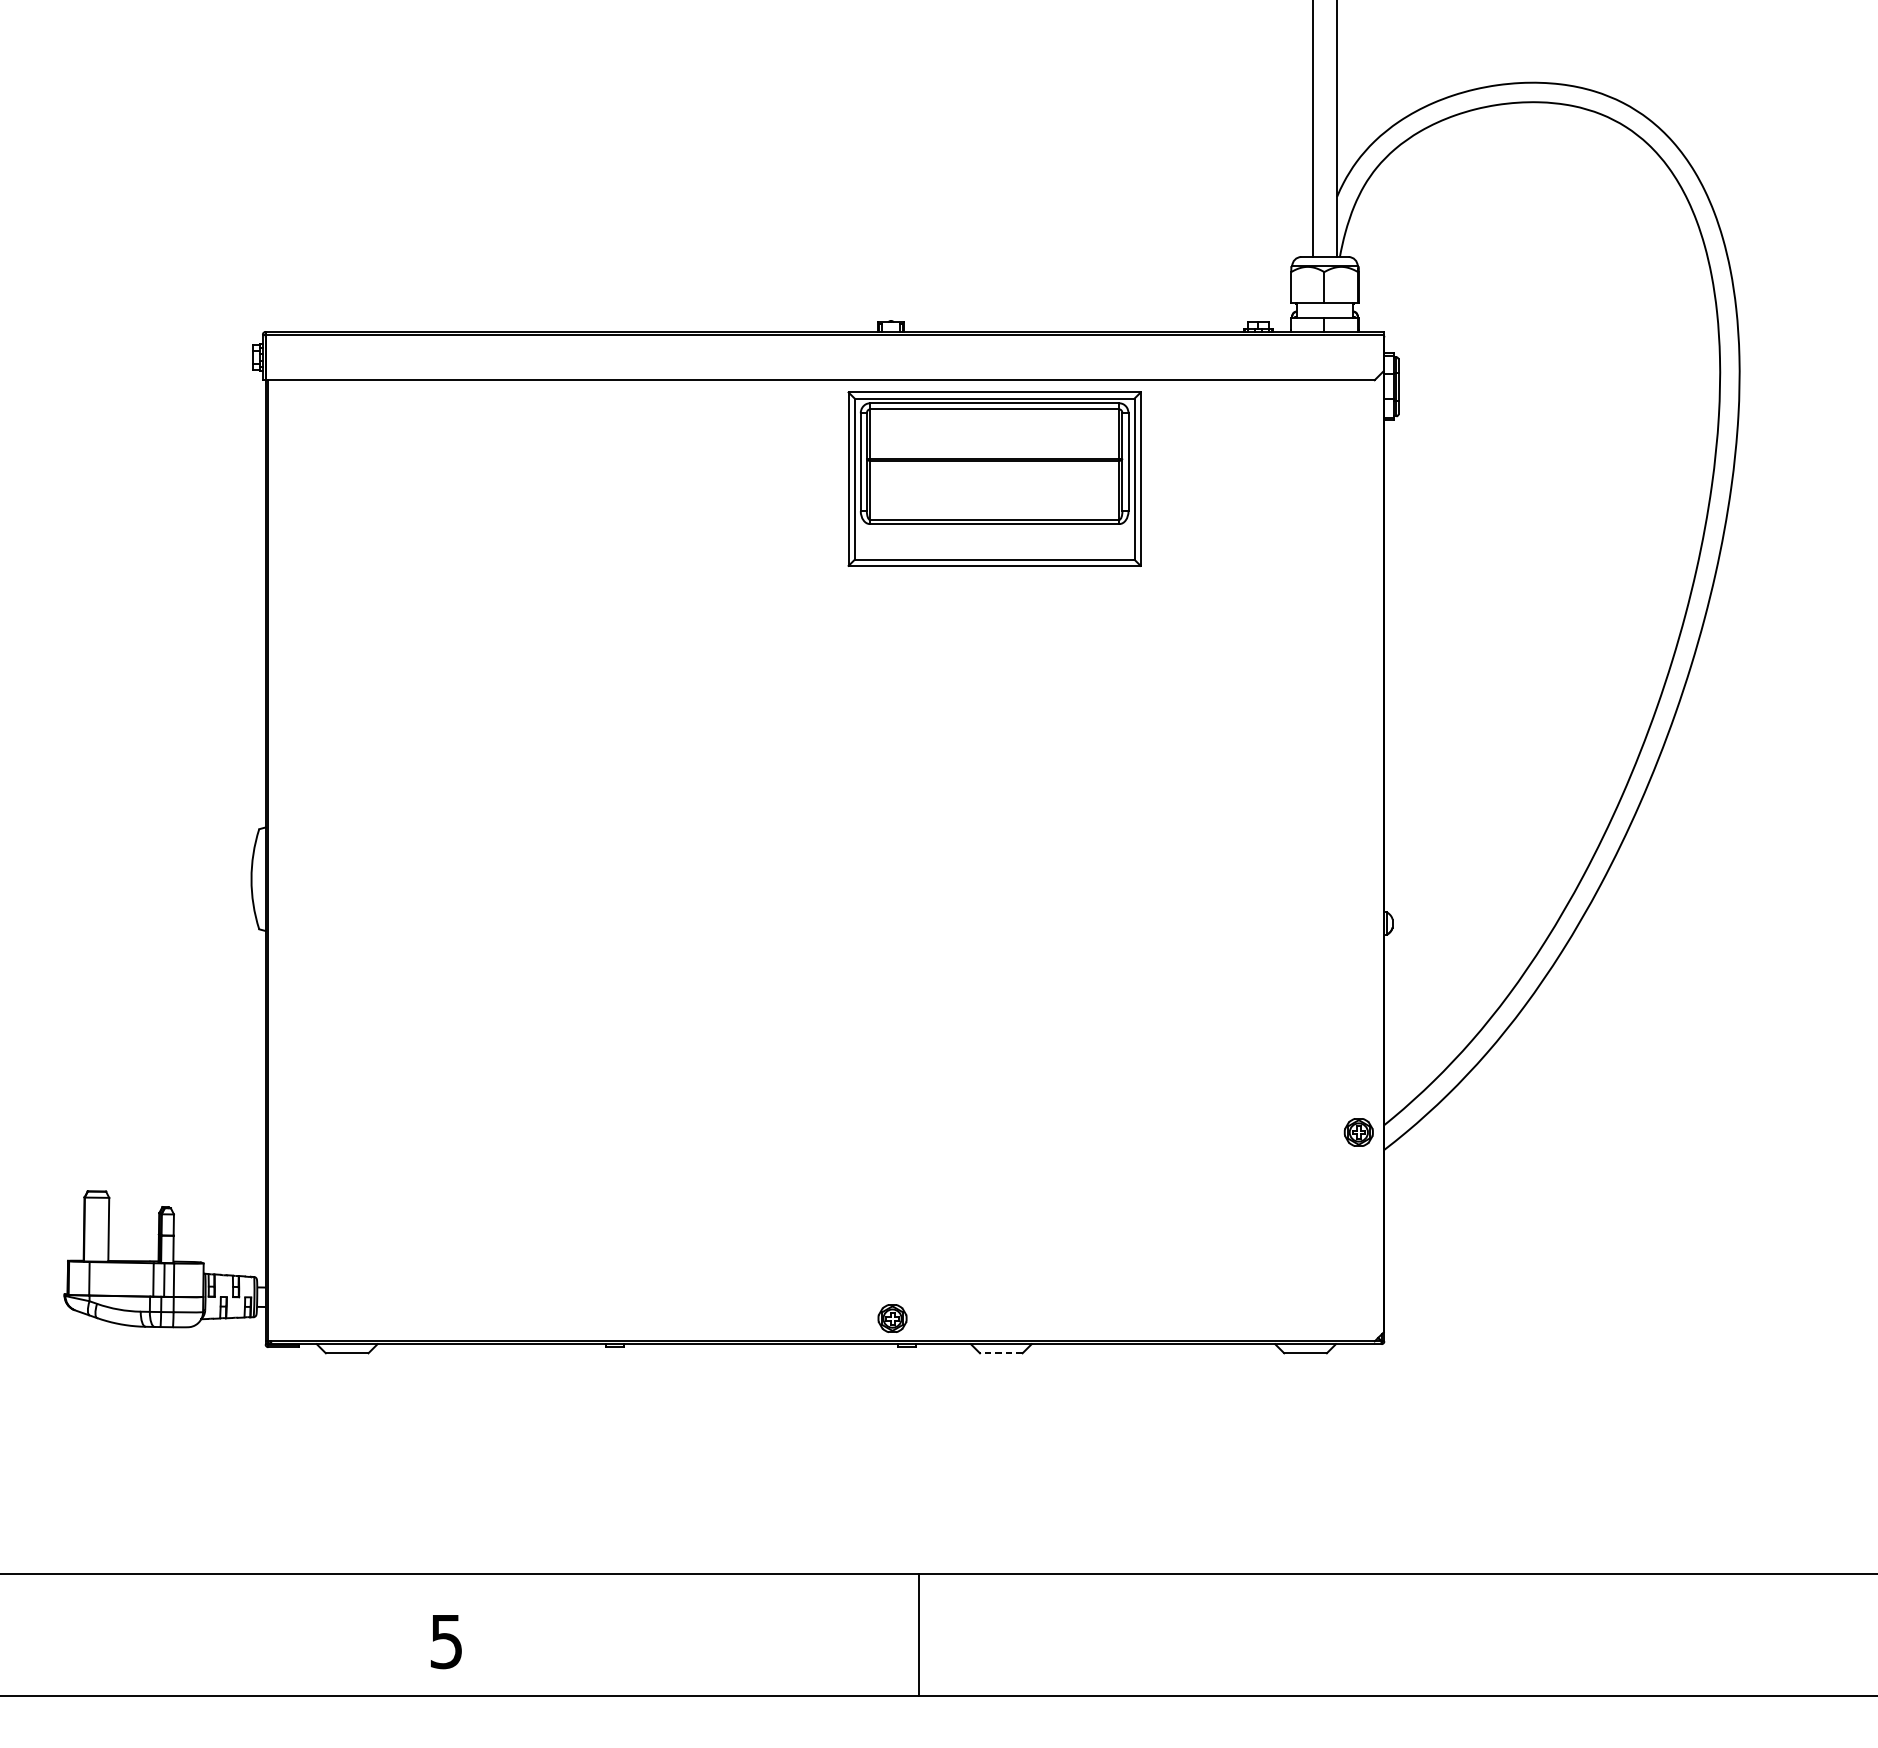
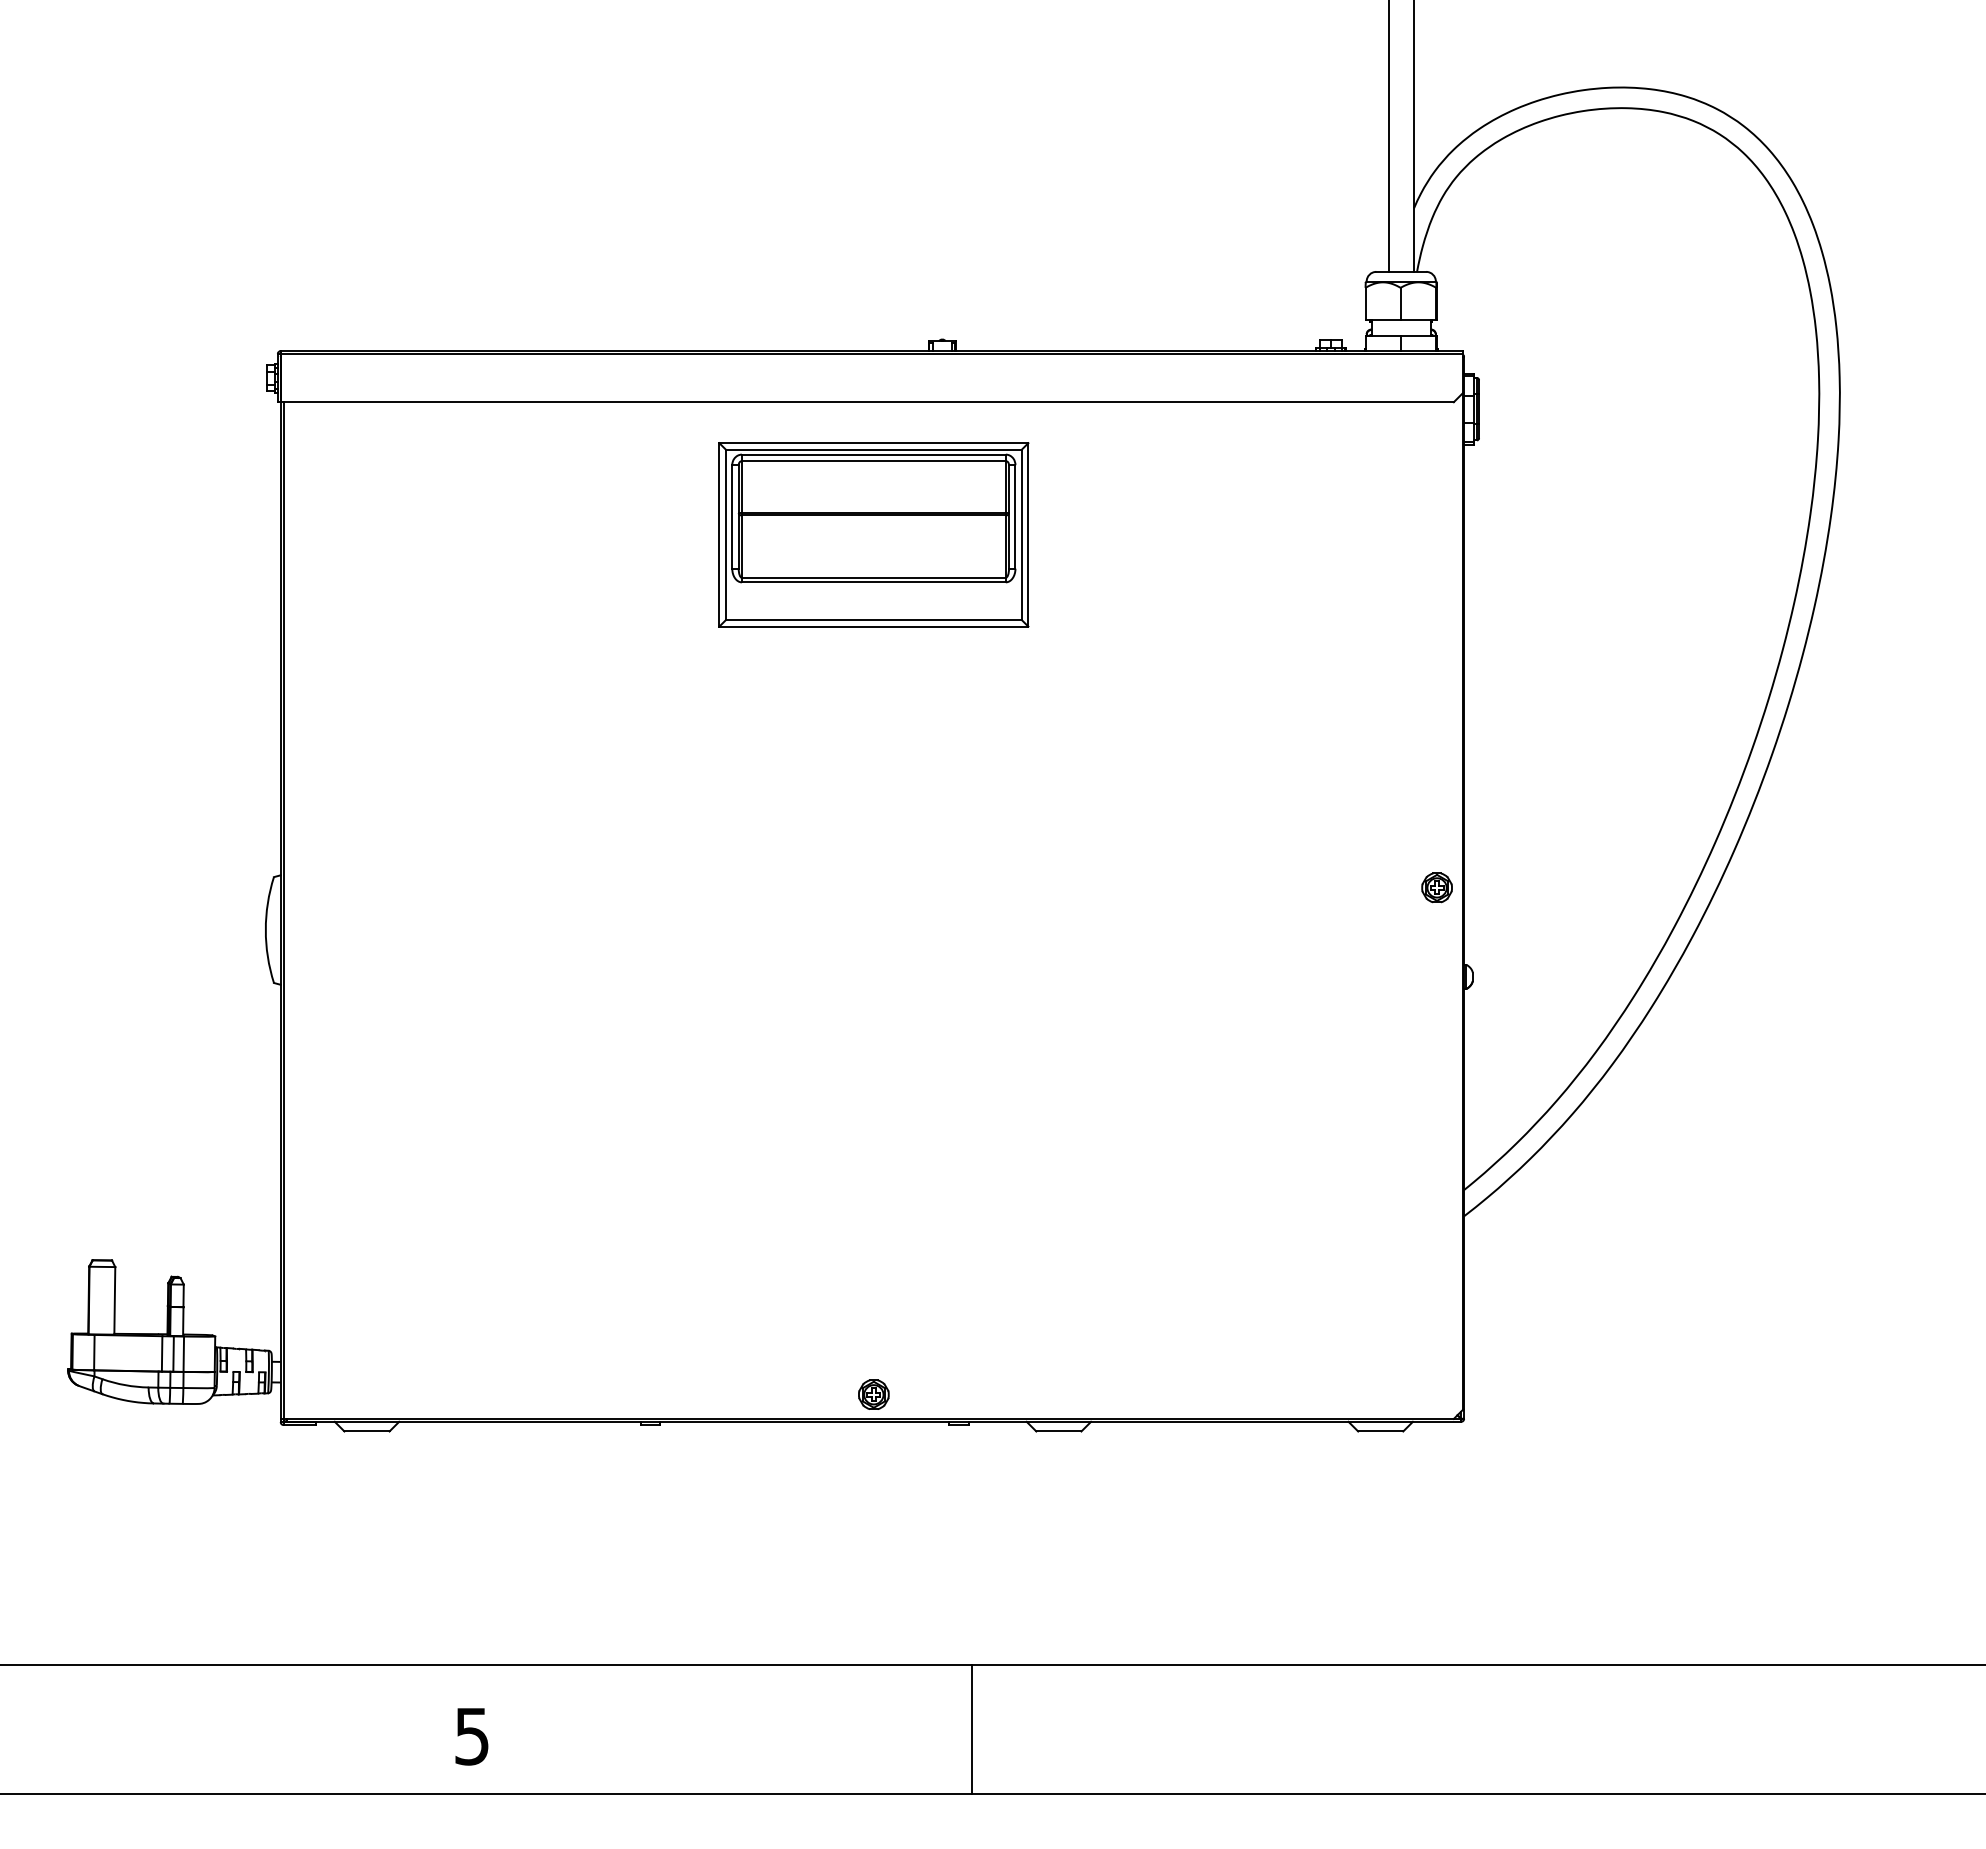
part: (994, 478) -> (873, 534), moved
part: (1358, 1132) -> (1436, 887), moved
part: (892, 1318) -> (873, 1394), moved
line: (1000, 1353) -> (1058, 1431), dashed -> solid

